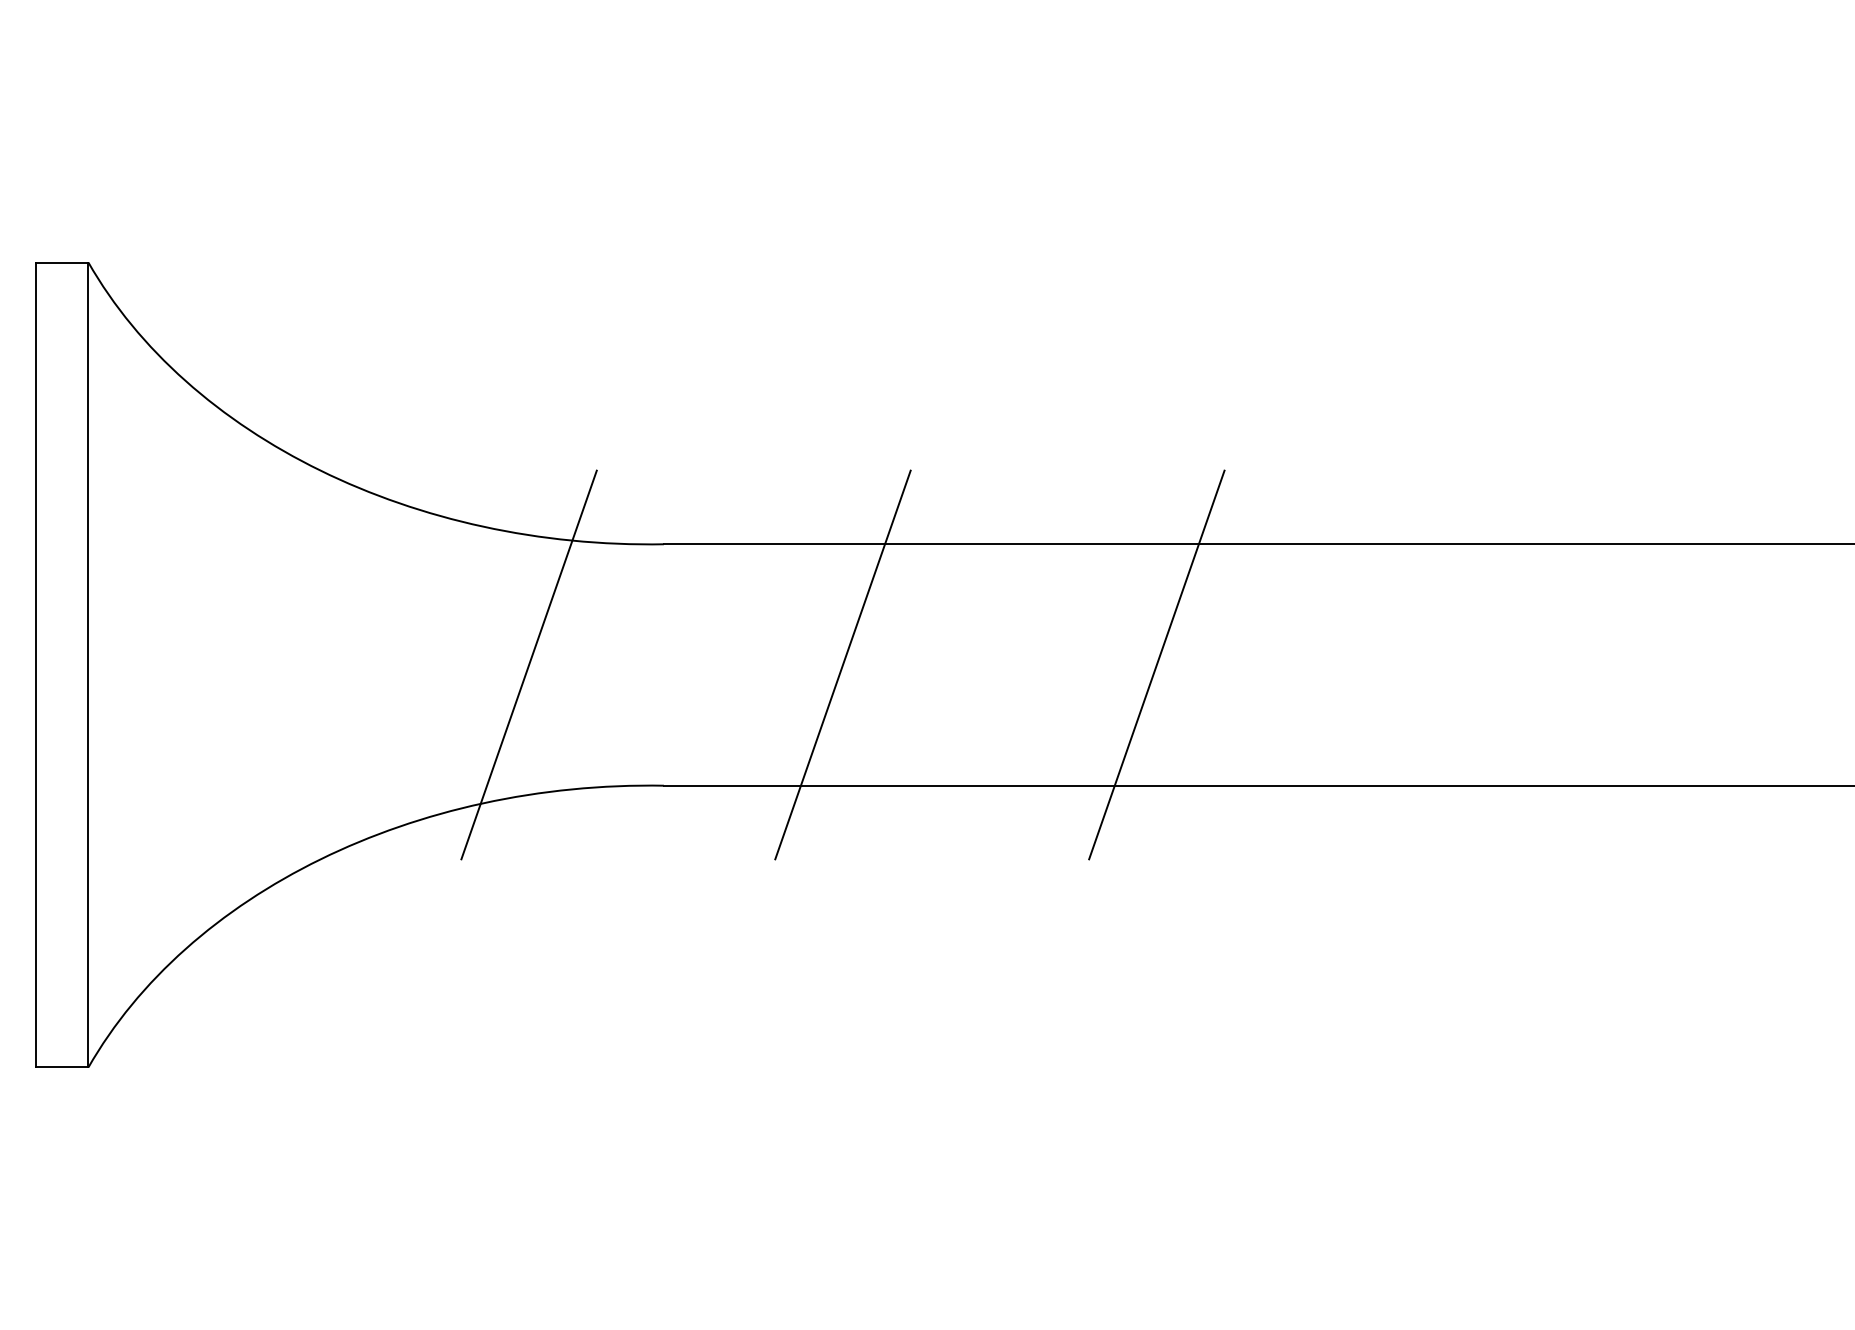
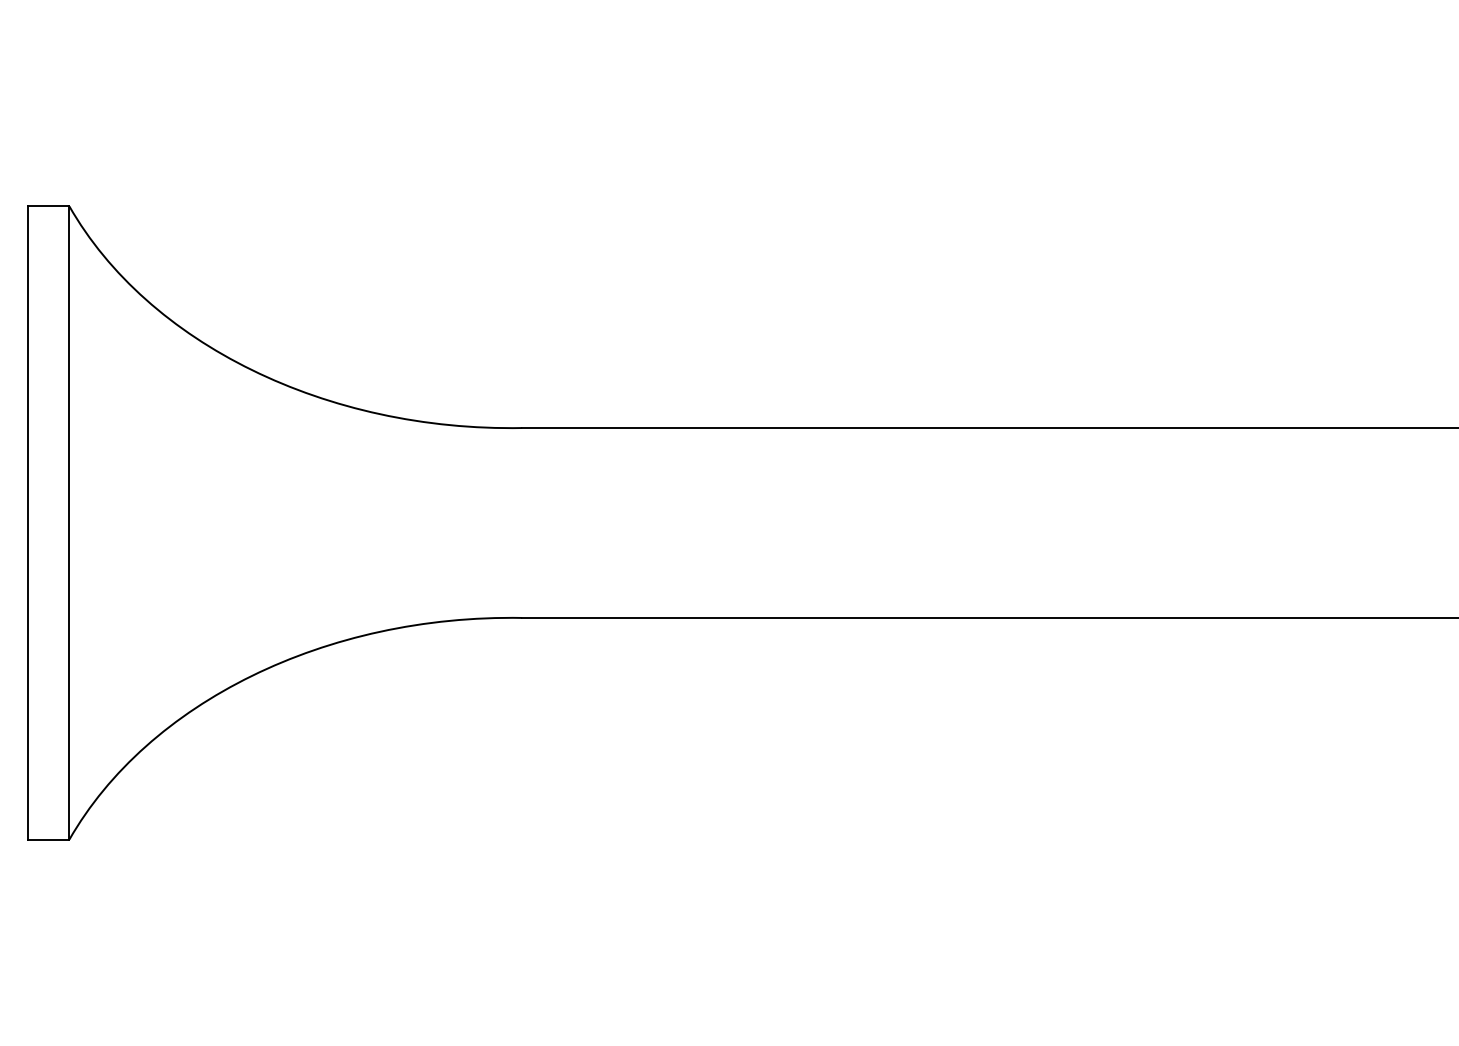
line: (528, 664) -> (415, 522), removed
line: (842, 664) -> (662, 522), removed
line: (1156, 664) -> (909, 522), removed

